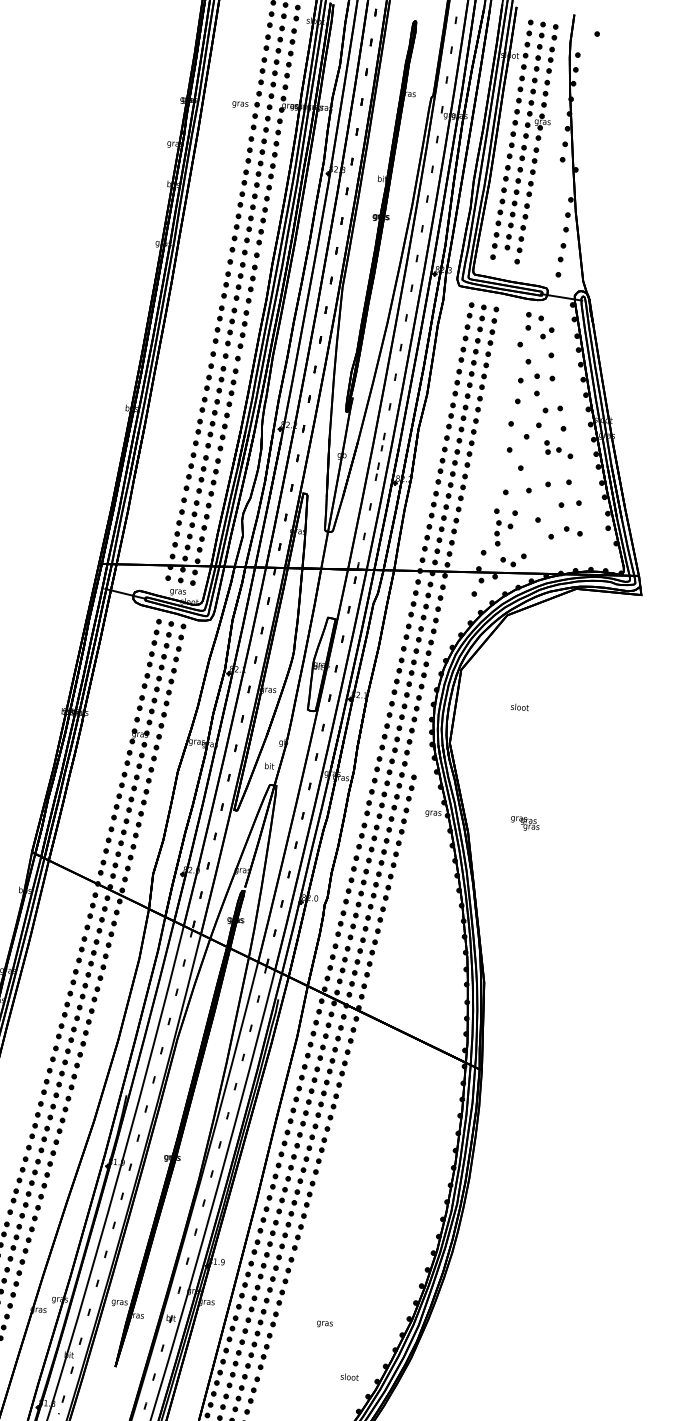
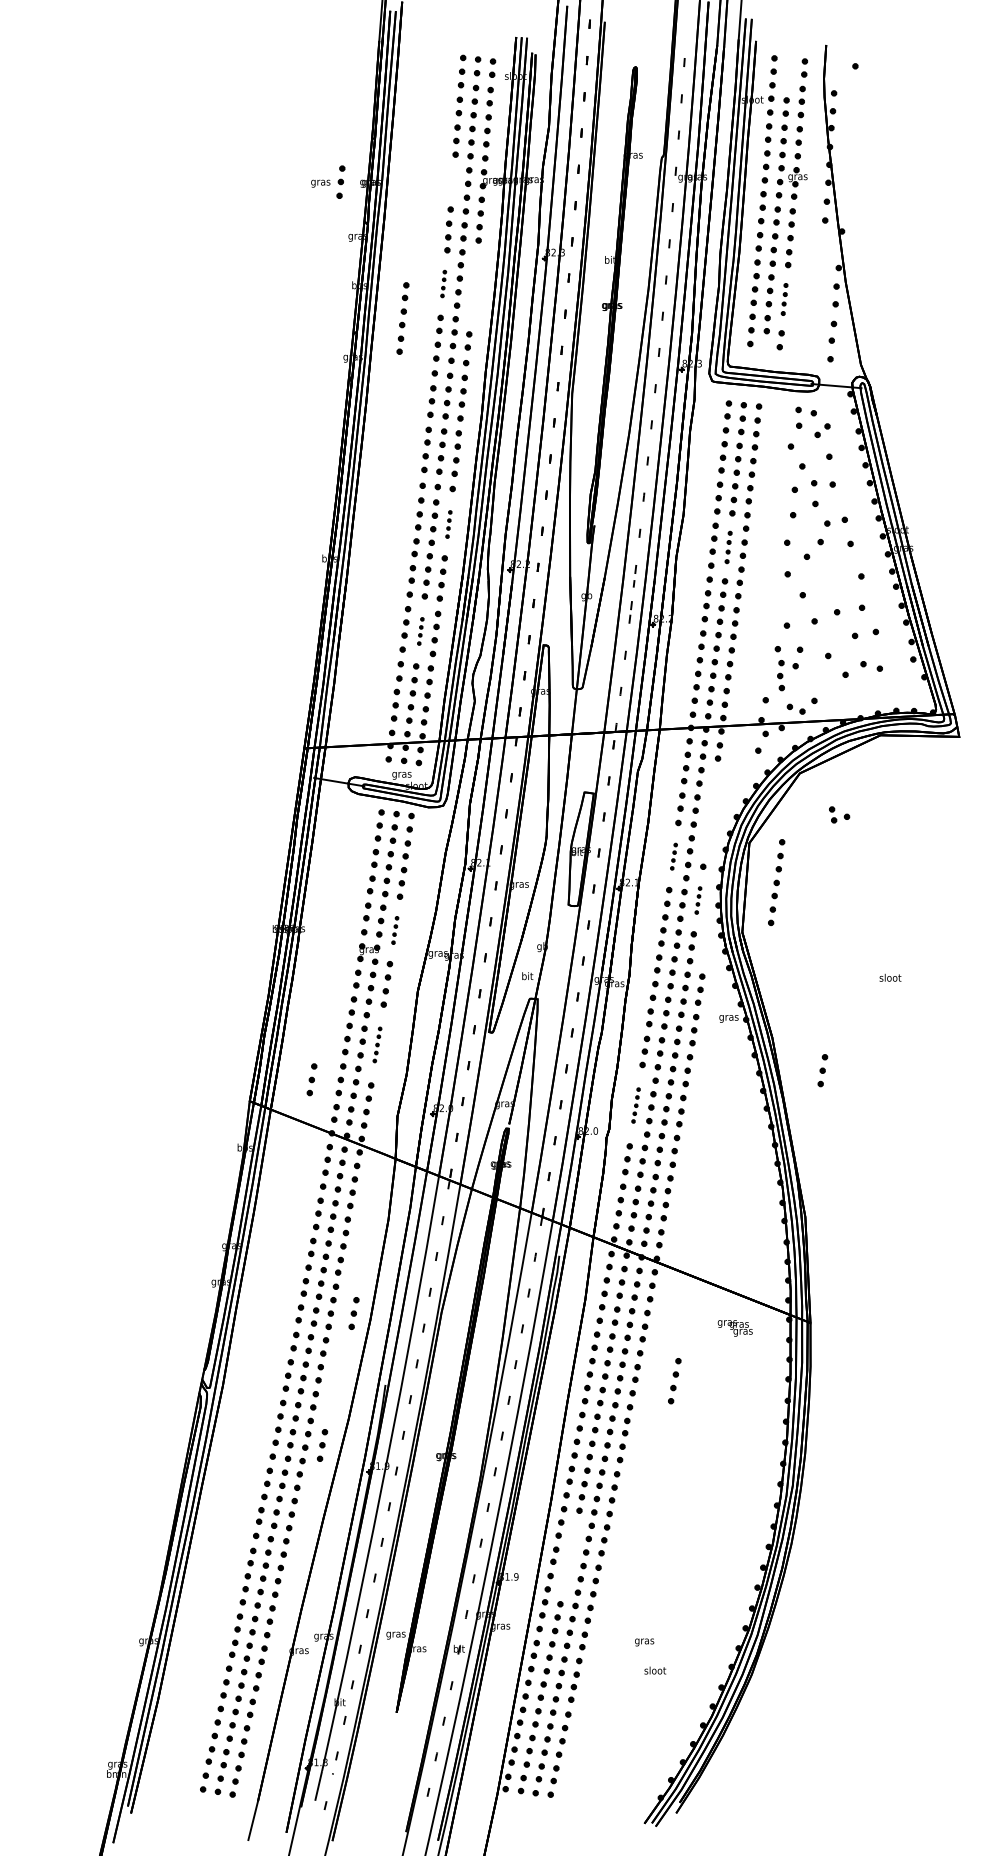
part: (541, 35) -> (788, 72), removed
part: (246, 103) -> (328, 181), moved
part: (243, 188) -> (443, 283), size x0.6
part: (267, 193) -> (402, 318), moved
part: (524, 222) -> (784, 299), size x0.7
part: (232, 387) -> (448, 524), size x0.6
part: (462, 424) -> (728, 547), size x0.7
part: (552, 447) -> (839, 814), moved
part: (202, 474) -> (420, 631), size x0.6
part: (430, 642) -> (776, 882), moved
part: (397, 676) -> (673, 856), size x0.6
text: (520, 707) -> (890, 977), moved
part: (415, 714) -> (698, 900), size x0.6
part: (163, 720) -> (395, 930), size x0.6
part: (141, 813) -> (377, 1044), size x0.6
text: (524, 823) -> (734, 1328), moved
part: (84, 838) -> (311, 1079), added
part: (507, 862) -> (822, 1070), added
part: (350, 879) -> (635, 1105), size x0.6
part: (104, 1034) -> (353, 1313), added
part: (365, 1110) -> (674, 1381), added
part: (70, 1141) -> (322, 1445), added
part: (268, 1249) -> (569, 1557), removed
text: (349, 1377) -> (655, 1670), moved

